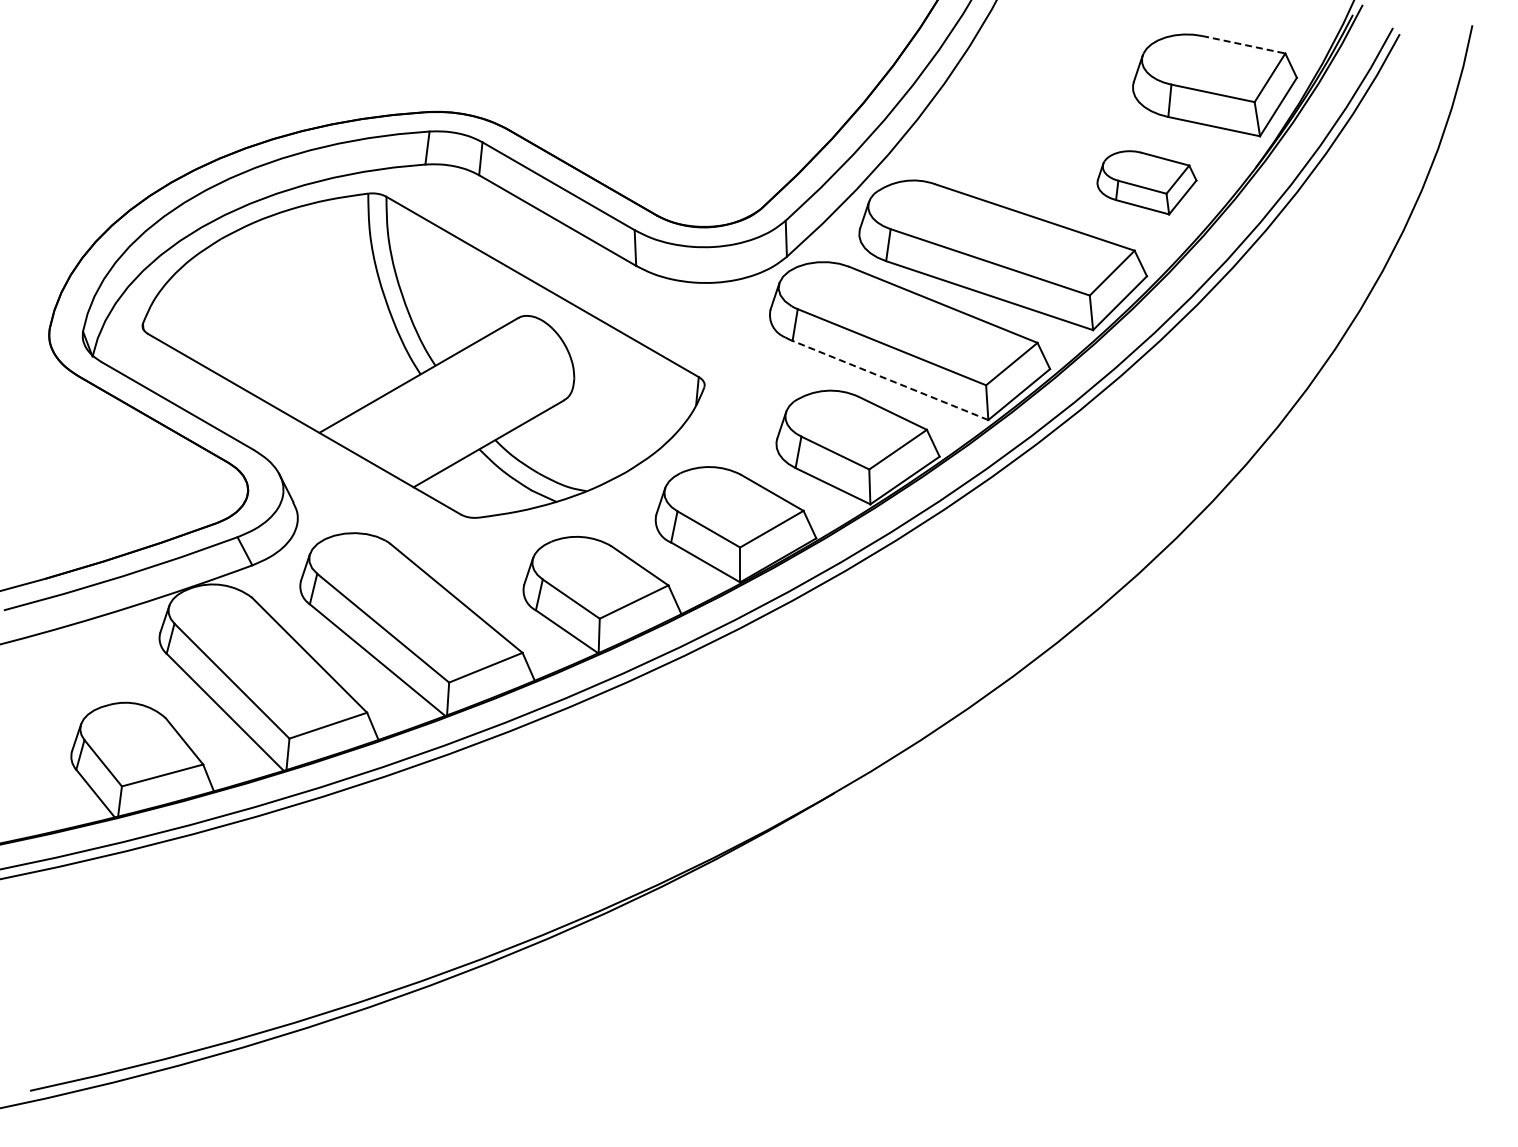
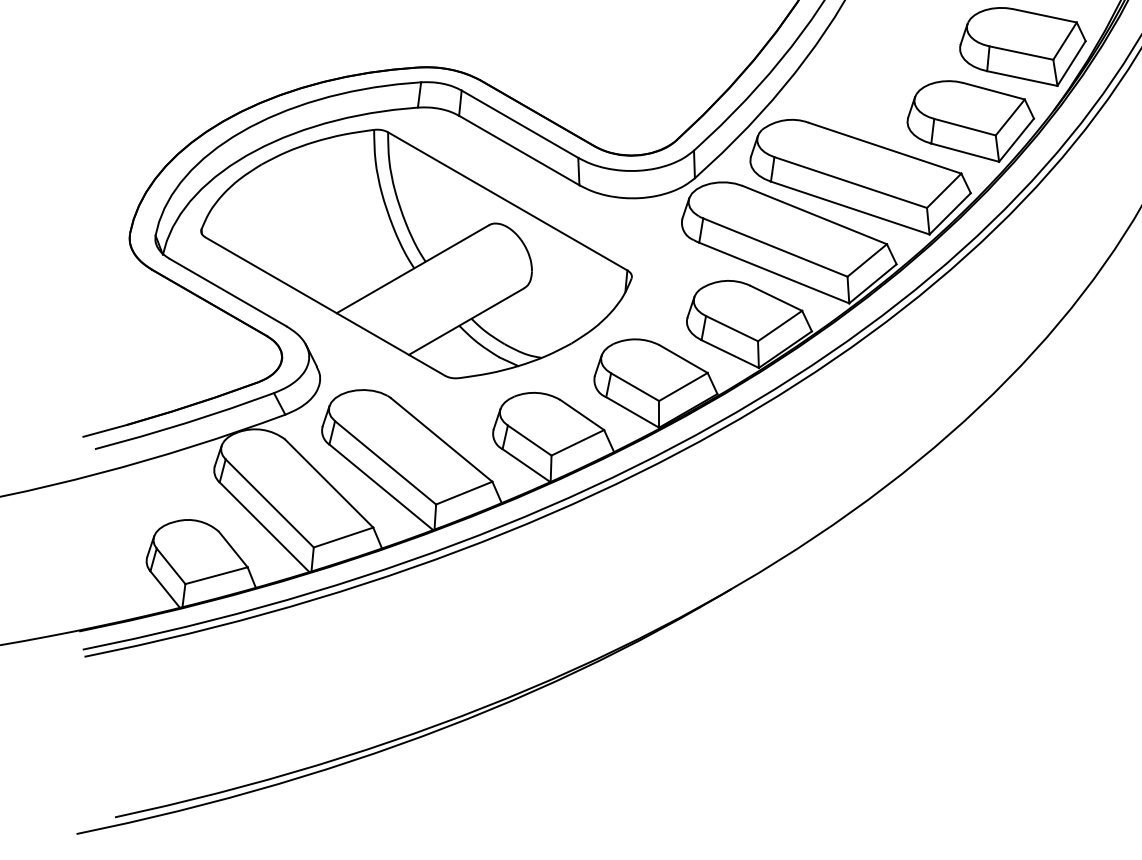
line: (1243, 44) -> (1044, 15), dashed -> solid
part: (1146, 182) -> (970, 121), size x1.67
line: (890, 380) -> (774, 273), dashed -> solid

